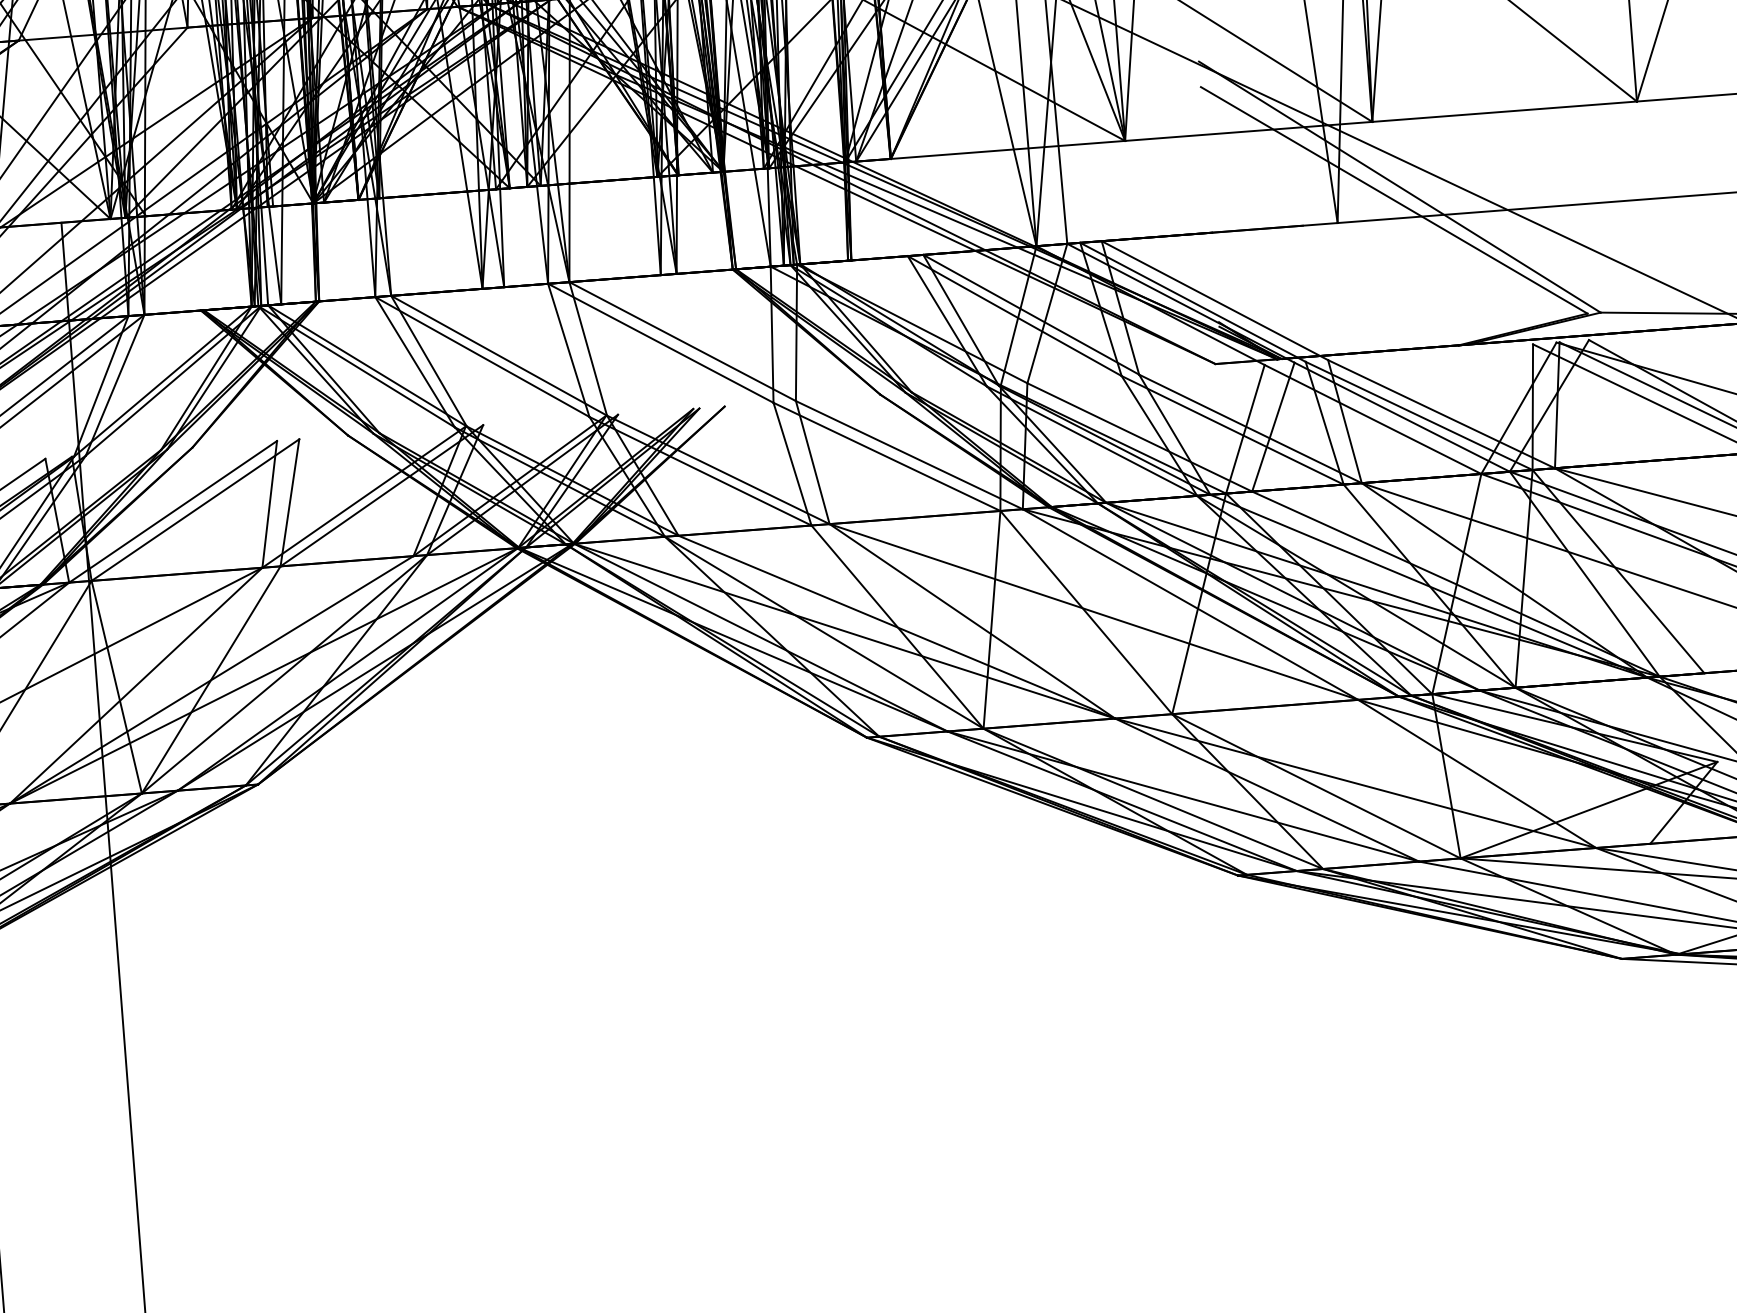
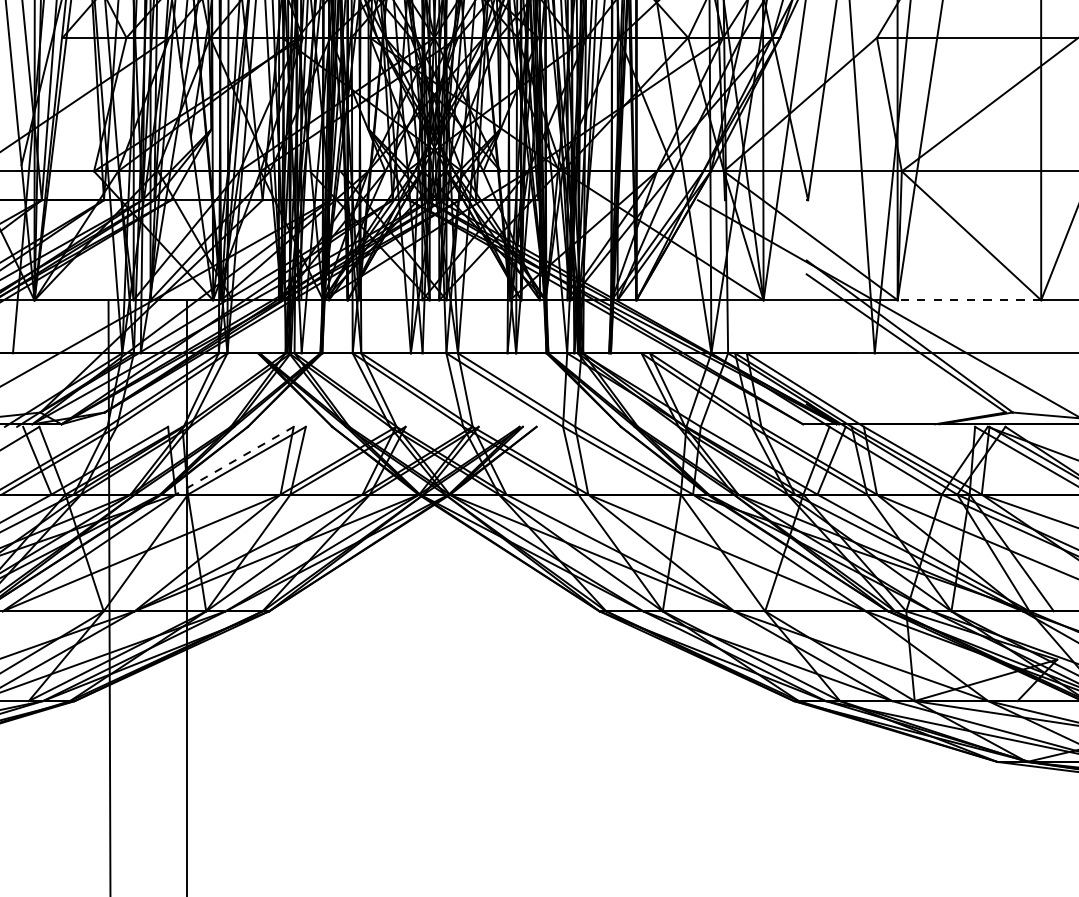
line: (1504, 112) -> (969, 300), solid -> dashed
line: (172, 511) -> (234, 460), solid -> dashed

